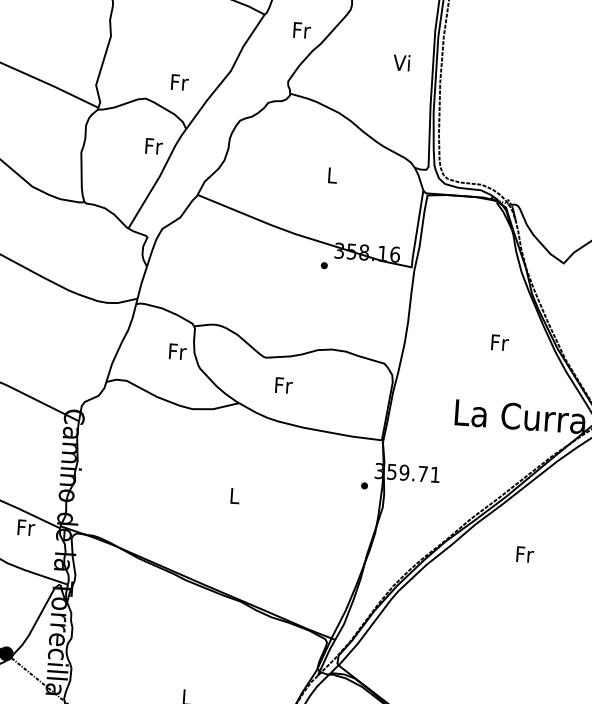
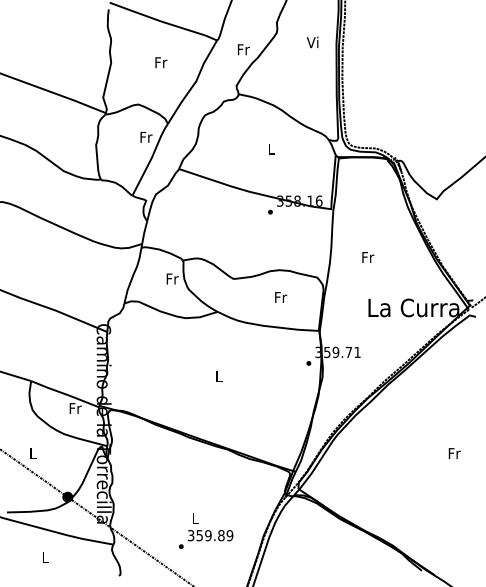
text: (401, 62) -> (312, 42), moved
text: (180, 82) -> (161, 62), moved
text: (500, 342) -> (368, 257), moved
text: (284, 385) -> (281, 297), moved
text: (524, 554) -> (454, 453), moved

